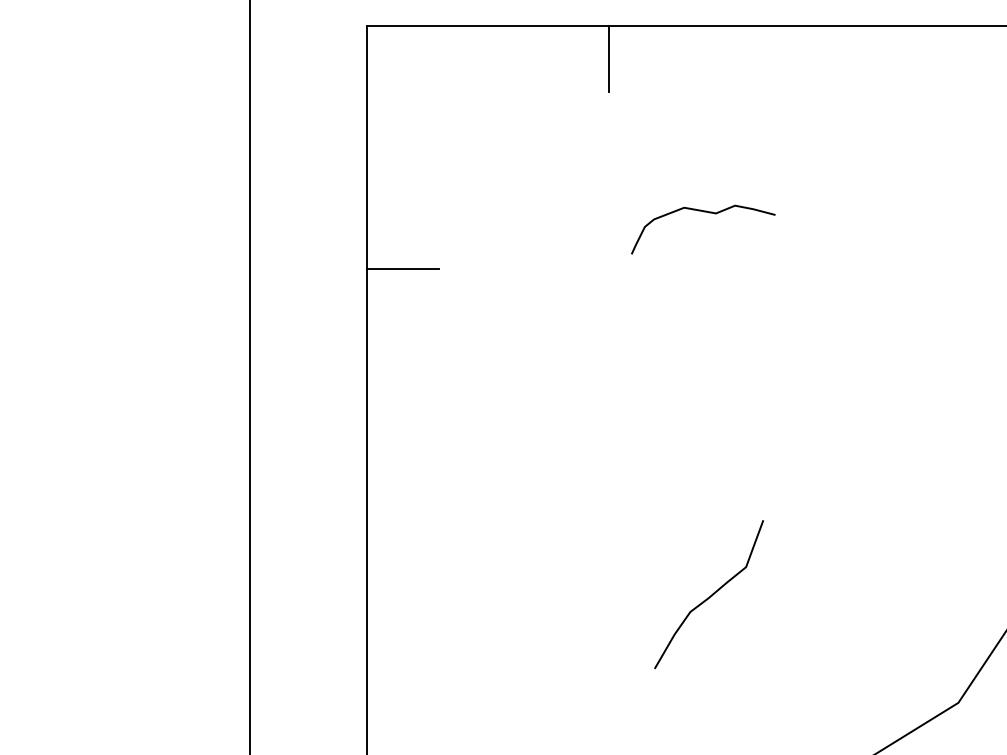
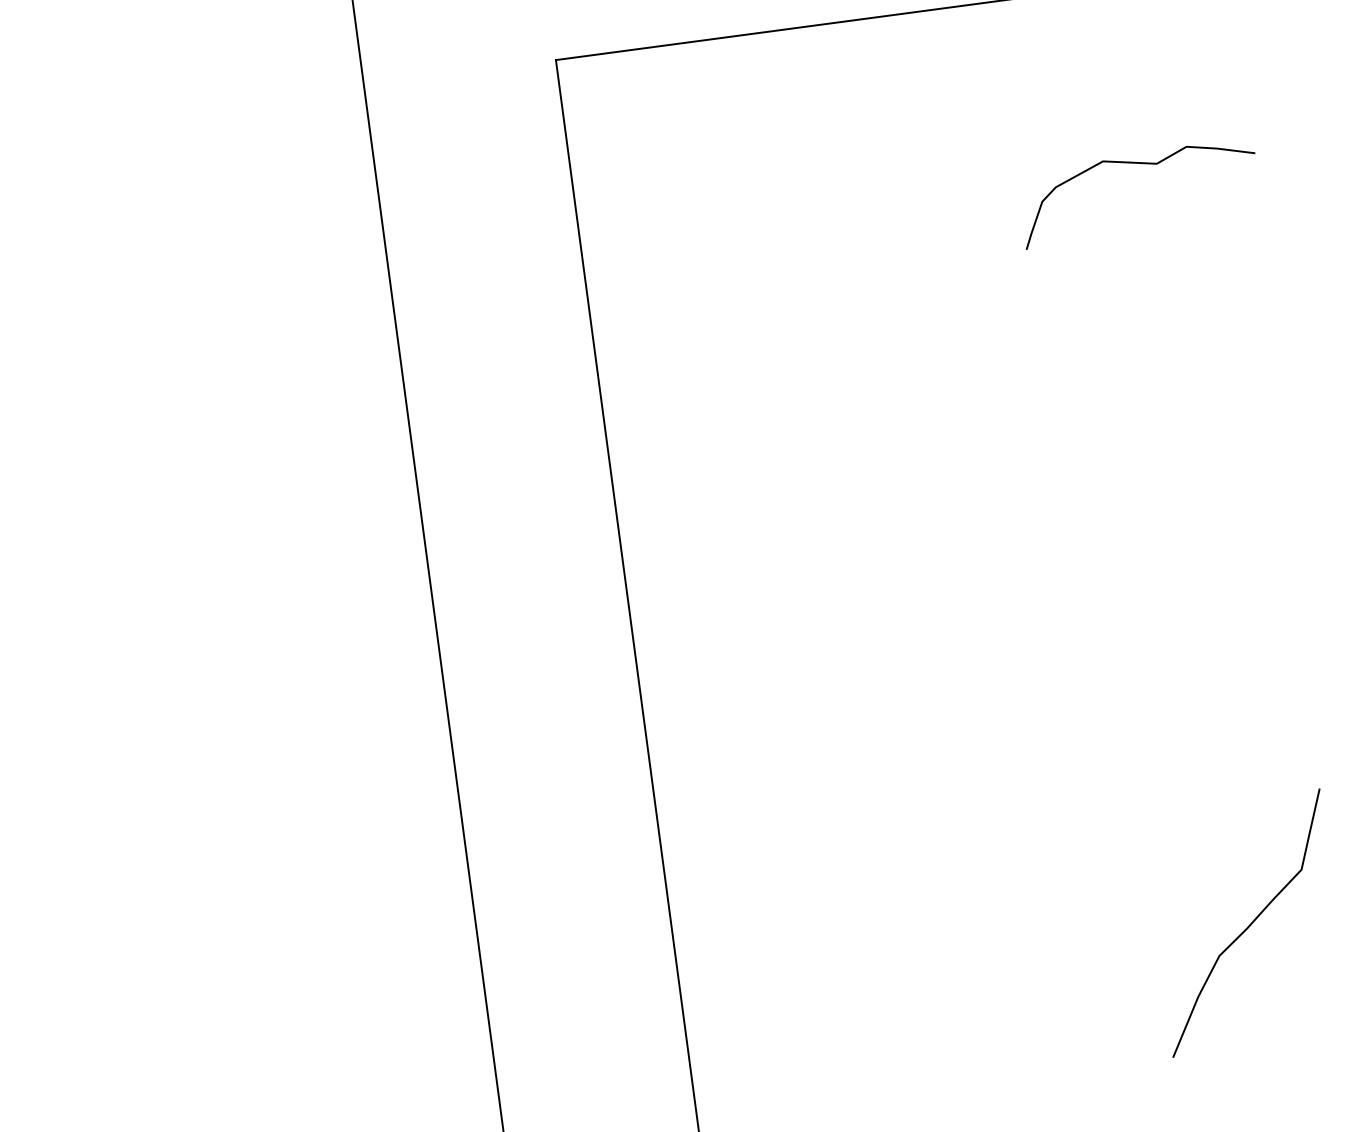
line: (609, 58) -> (963, 60), removed
curve: (703, 212) -> (1135, 165), moved
line: (402, 268) -> (668, 452), removed

